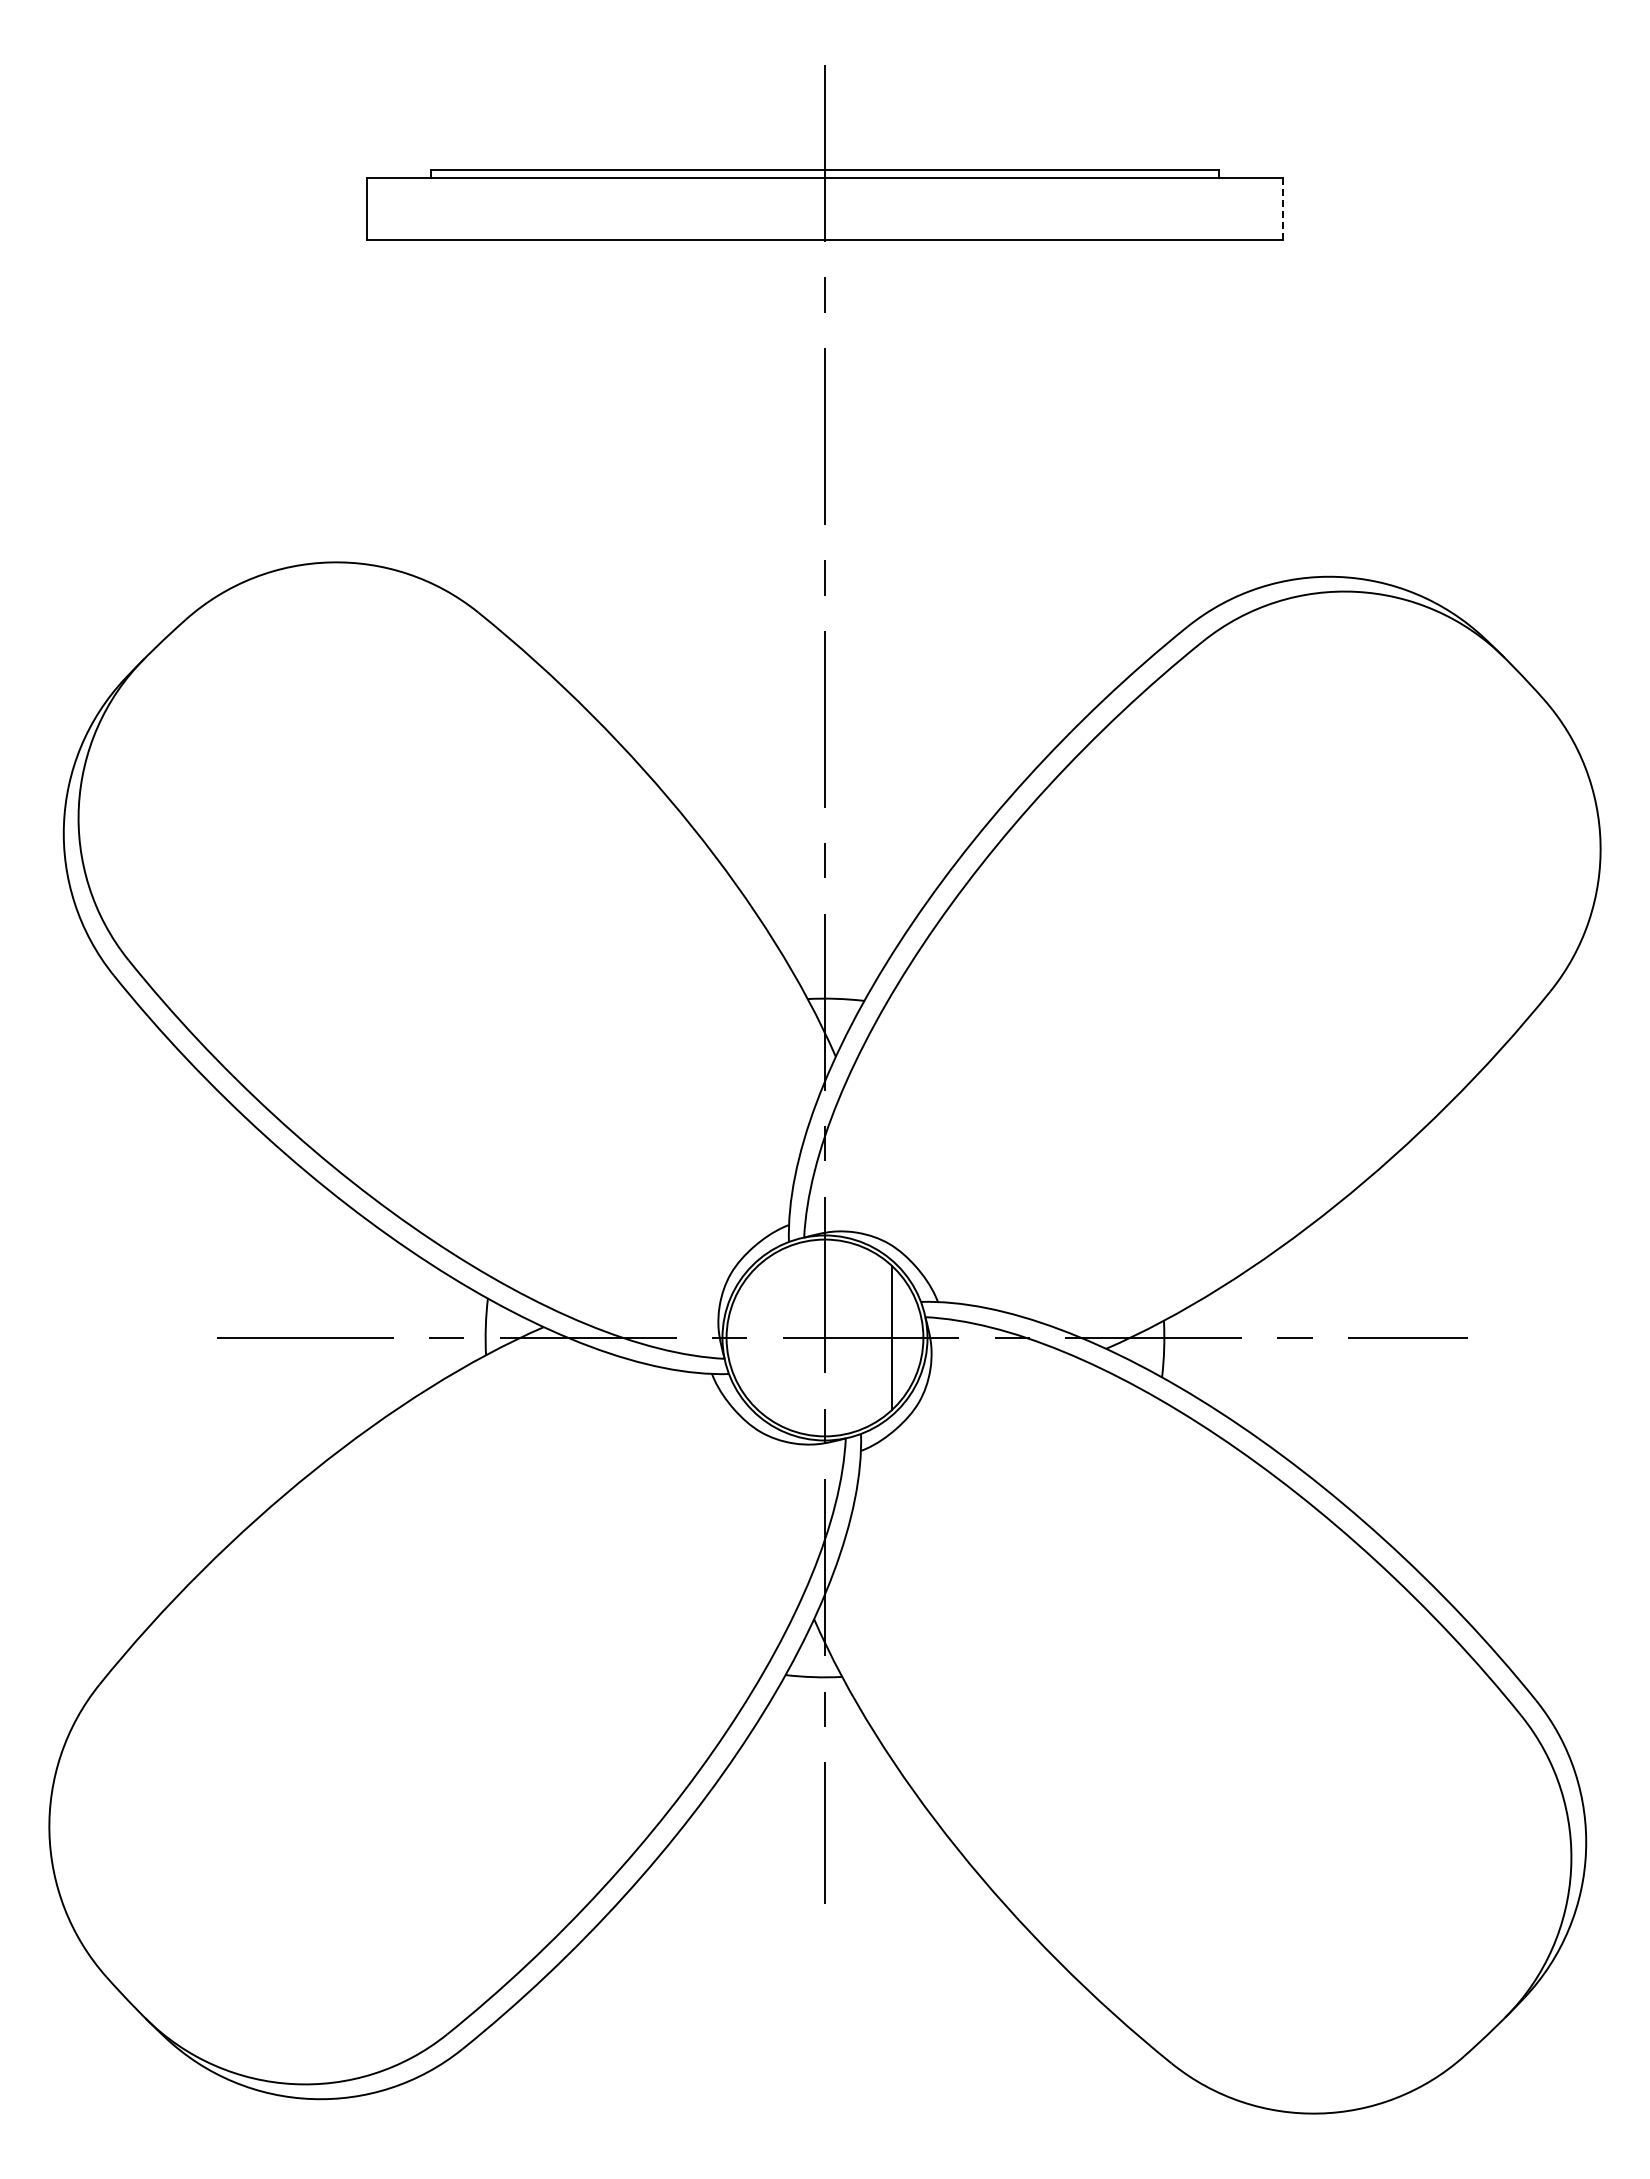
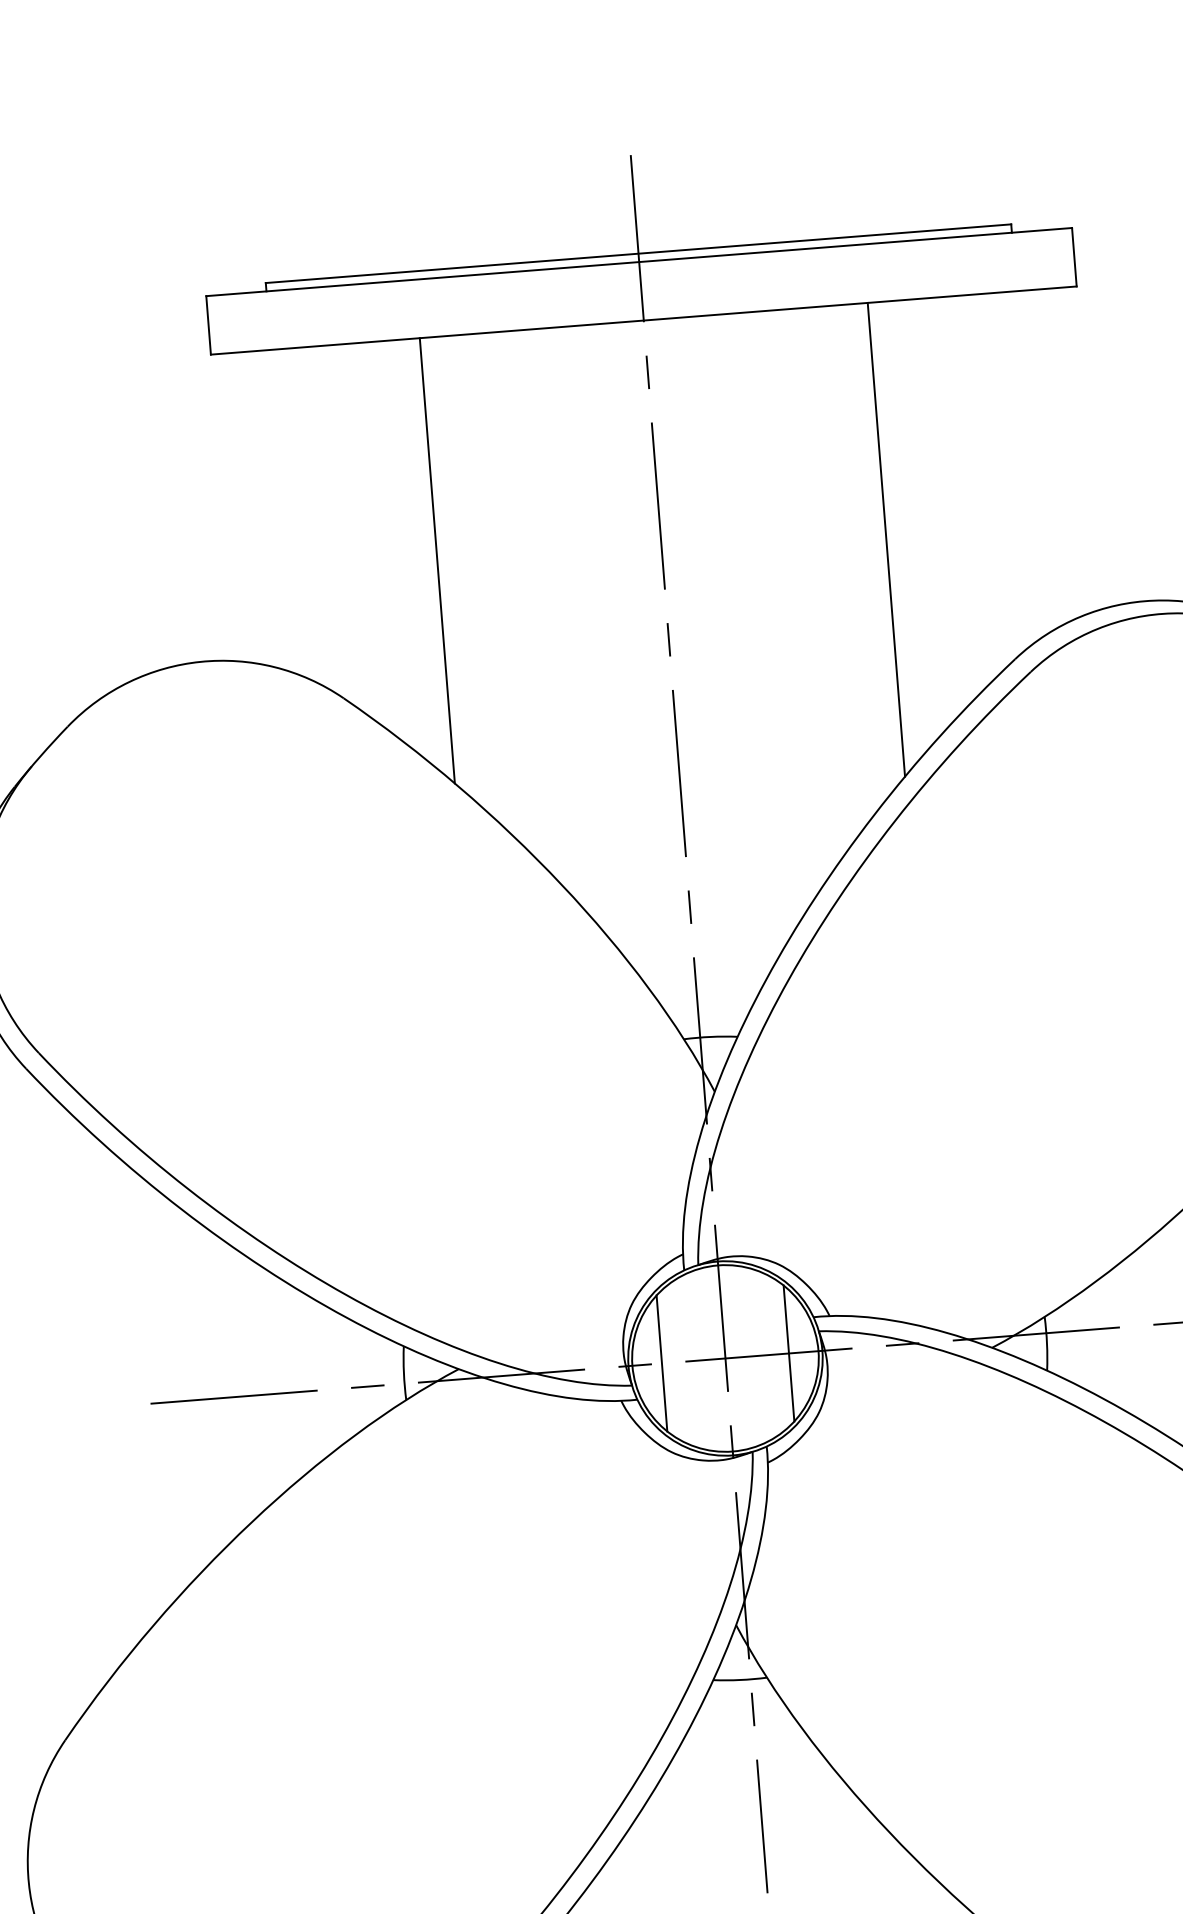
line: (1282, 209) -> (1074, 257), dashed -> solid
line: (588, 475) -> (437, 560), added
line: (1061, 490) -> (886, 539), added
line: (757, 1337) -> (661, 1363), added

